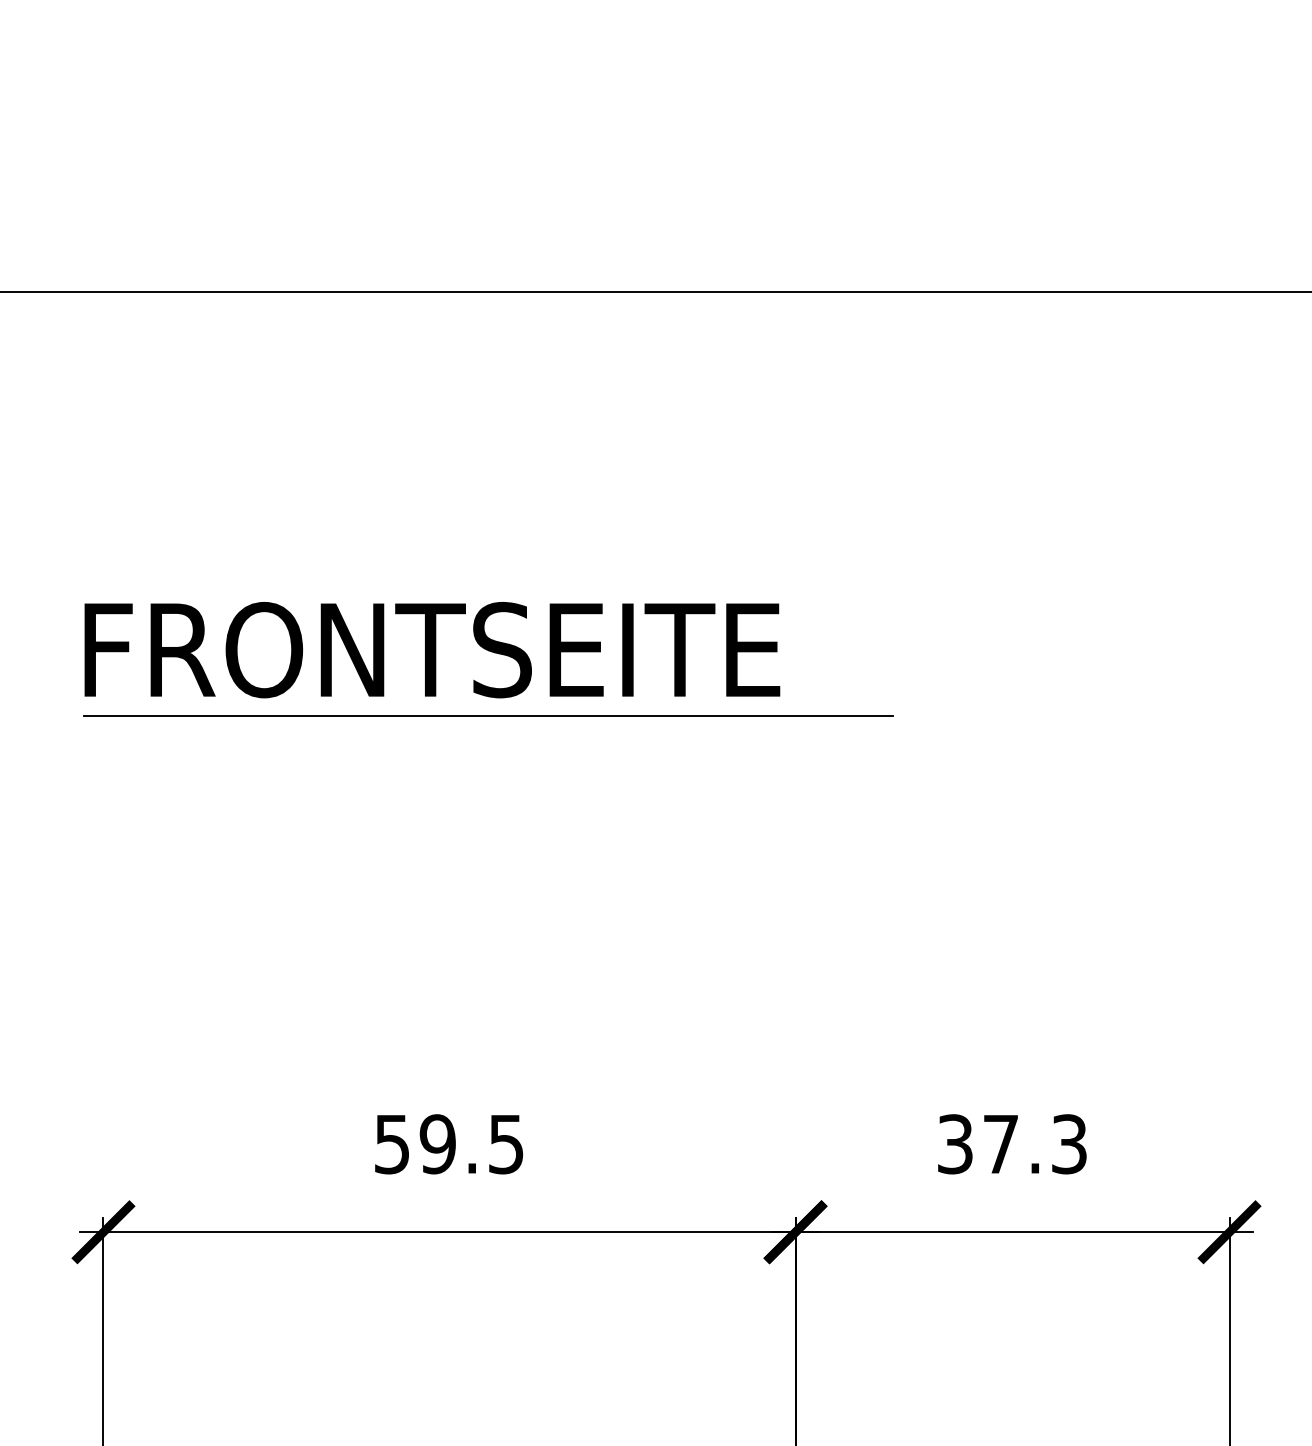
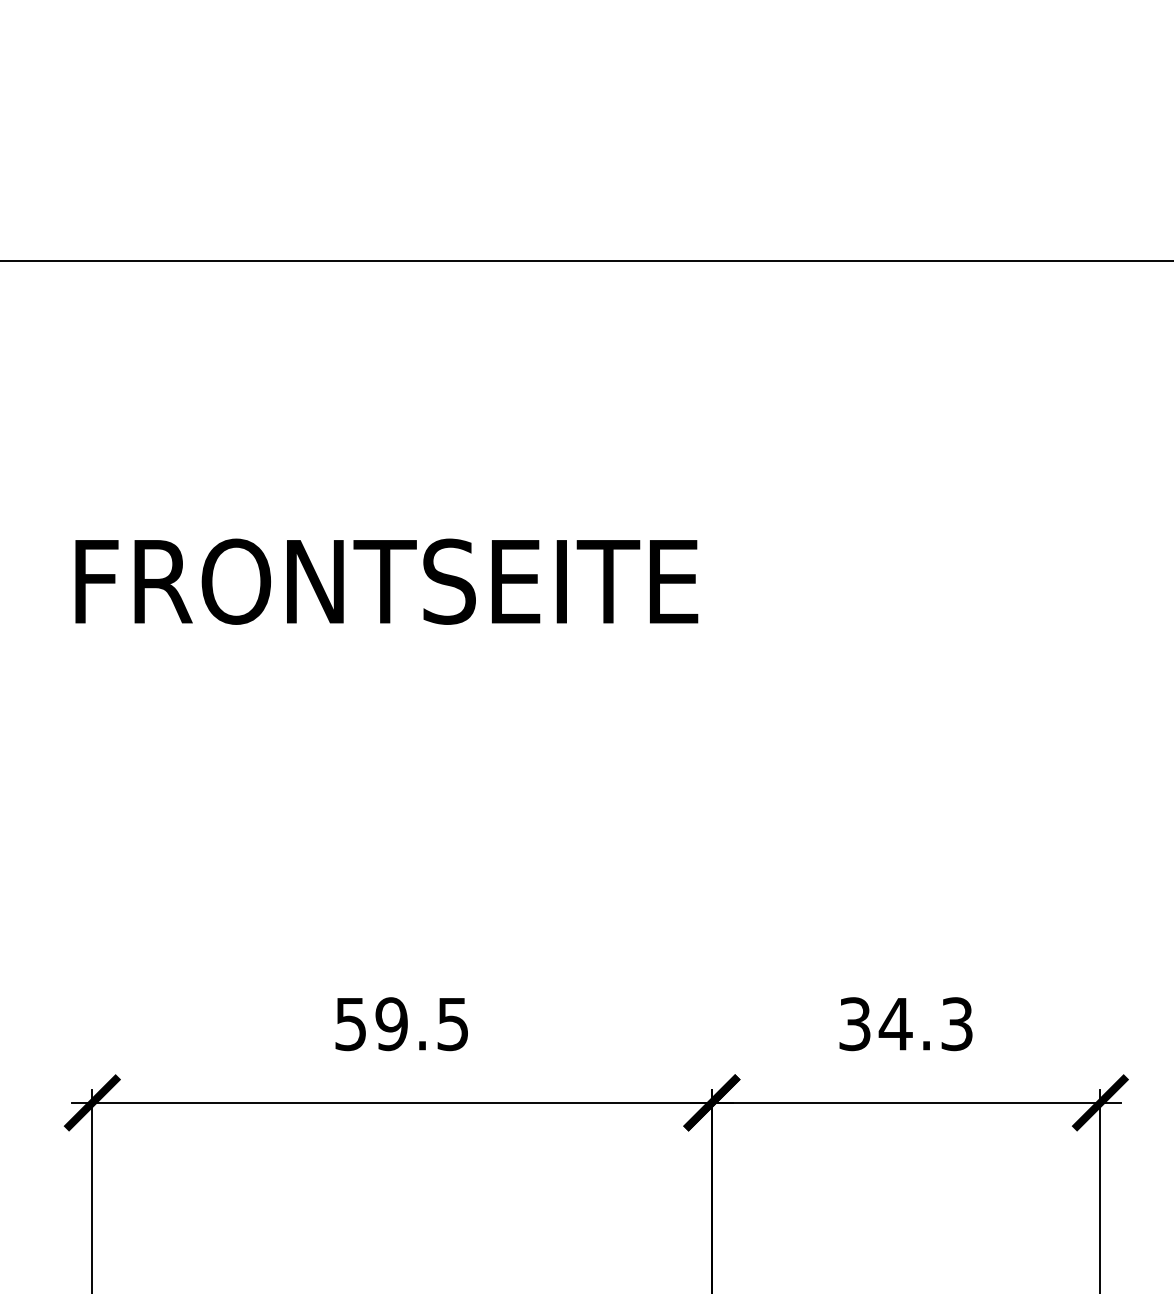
line: (488, 715) -> (437, 640), removed
text: (1000, 1144) -> (895, 1024), 37.3 -> 34.3

